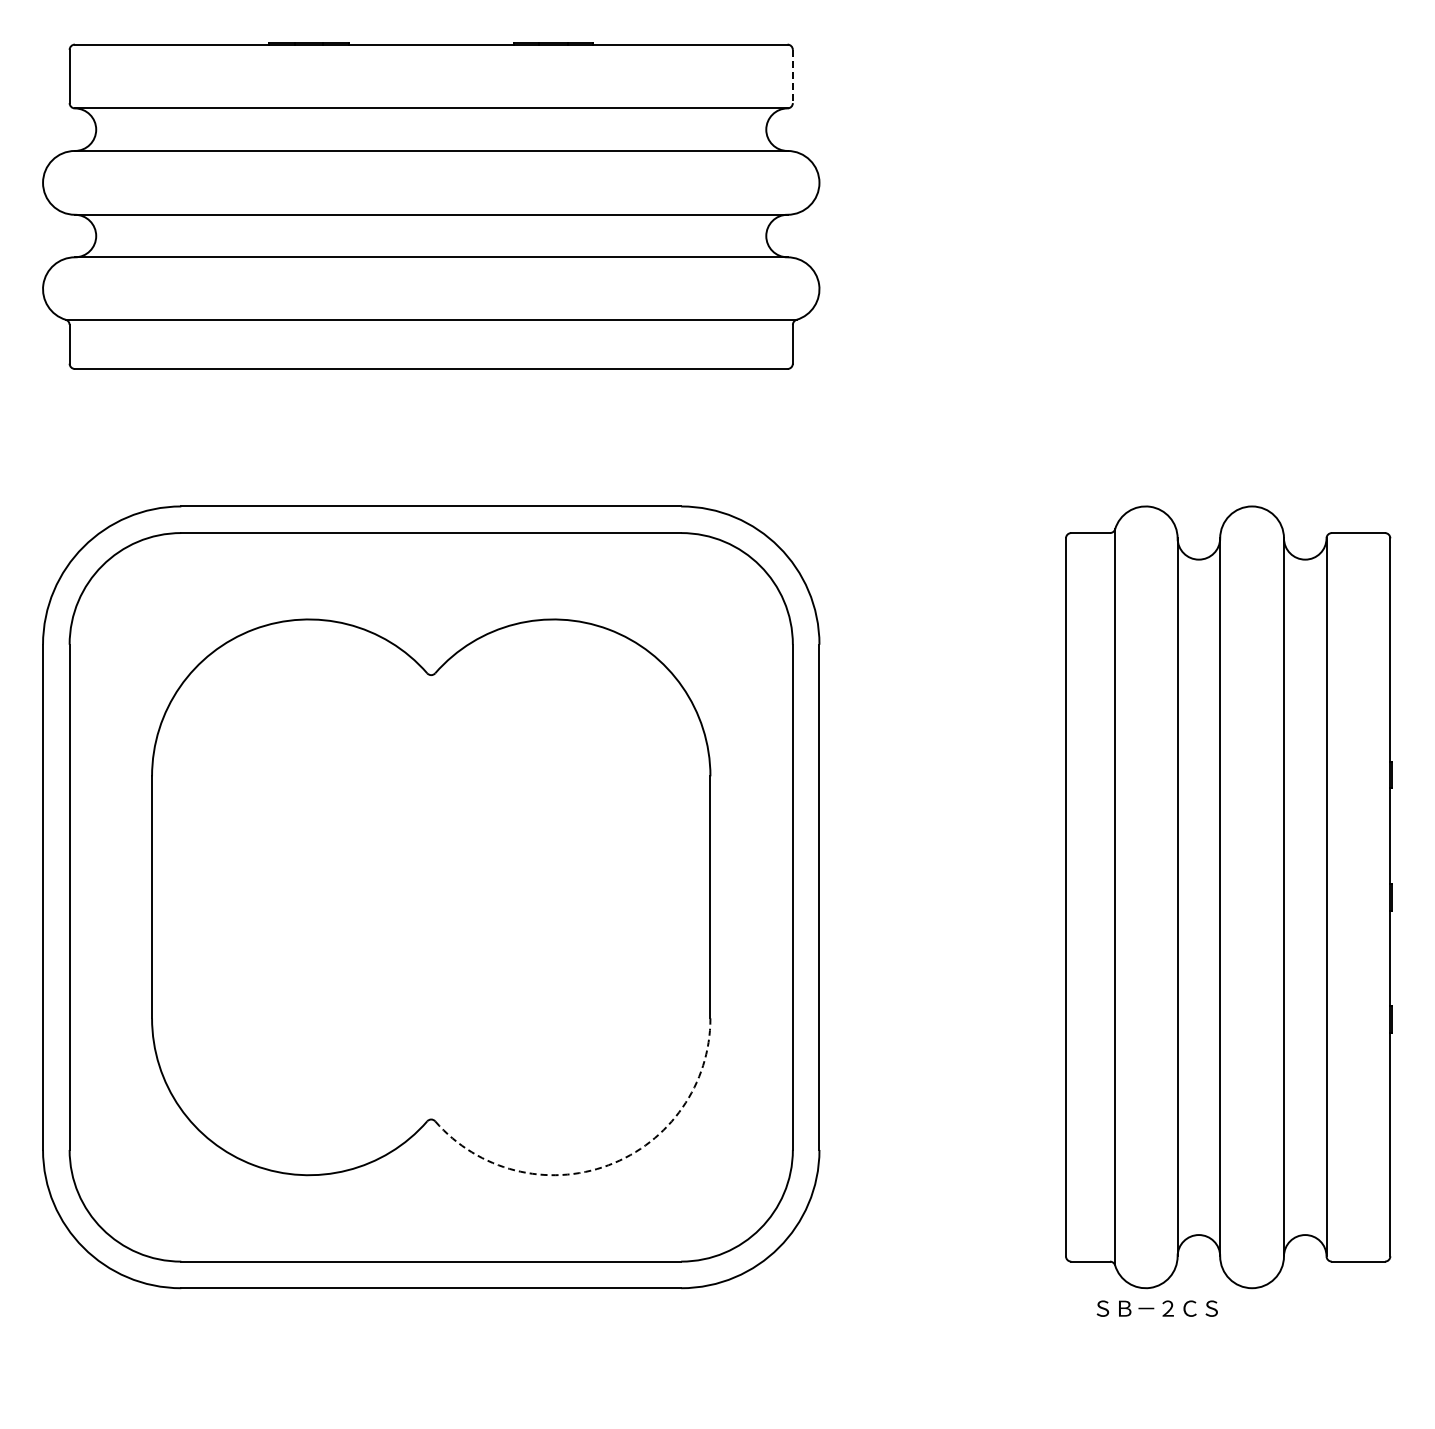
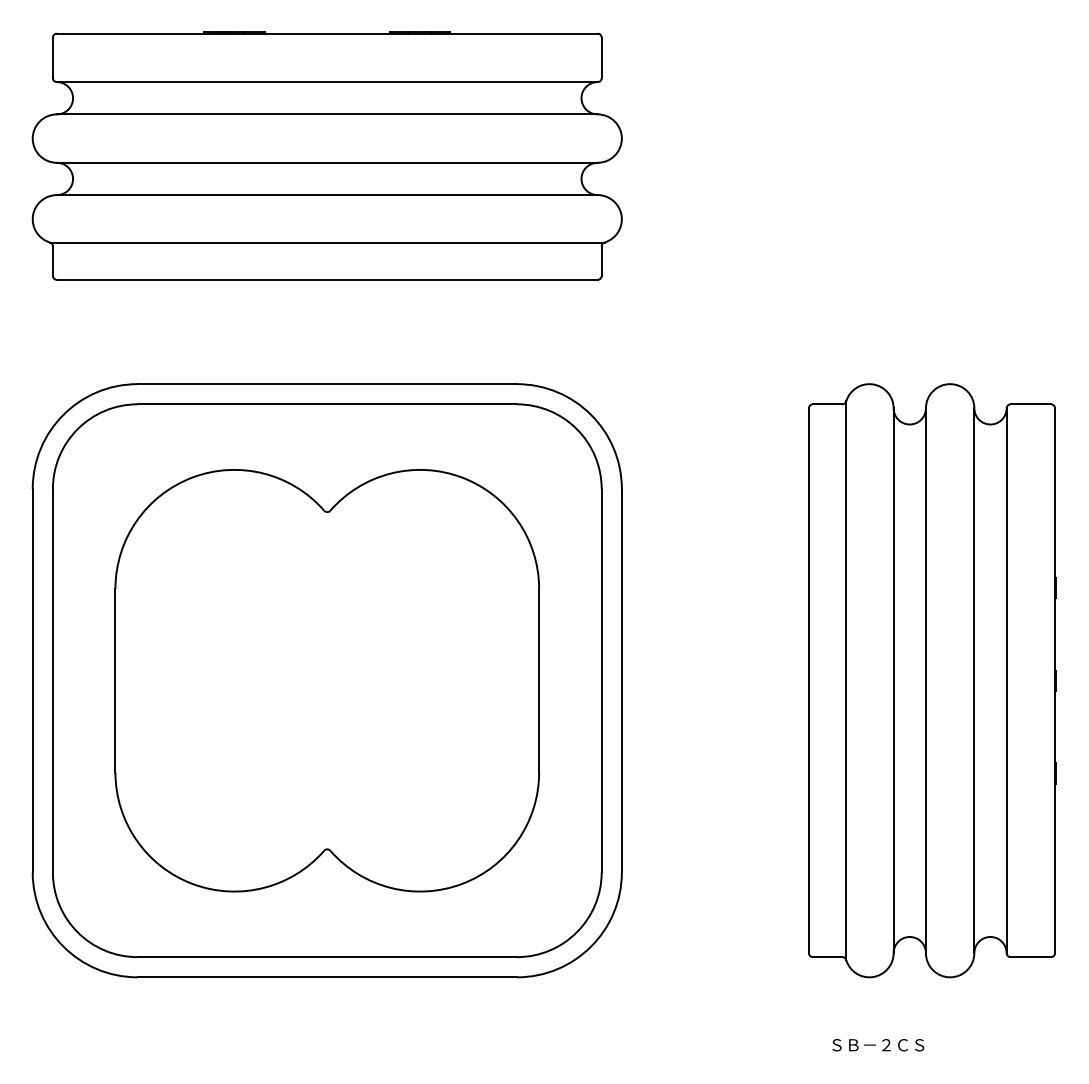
line: (792, 76) -> (601, 57), dashed -> solid
arc: (608, 1165) -> (461, 884), dashed -> solid
text: (1156, 1308) -> (877, 1045), moved

